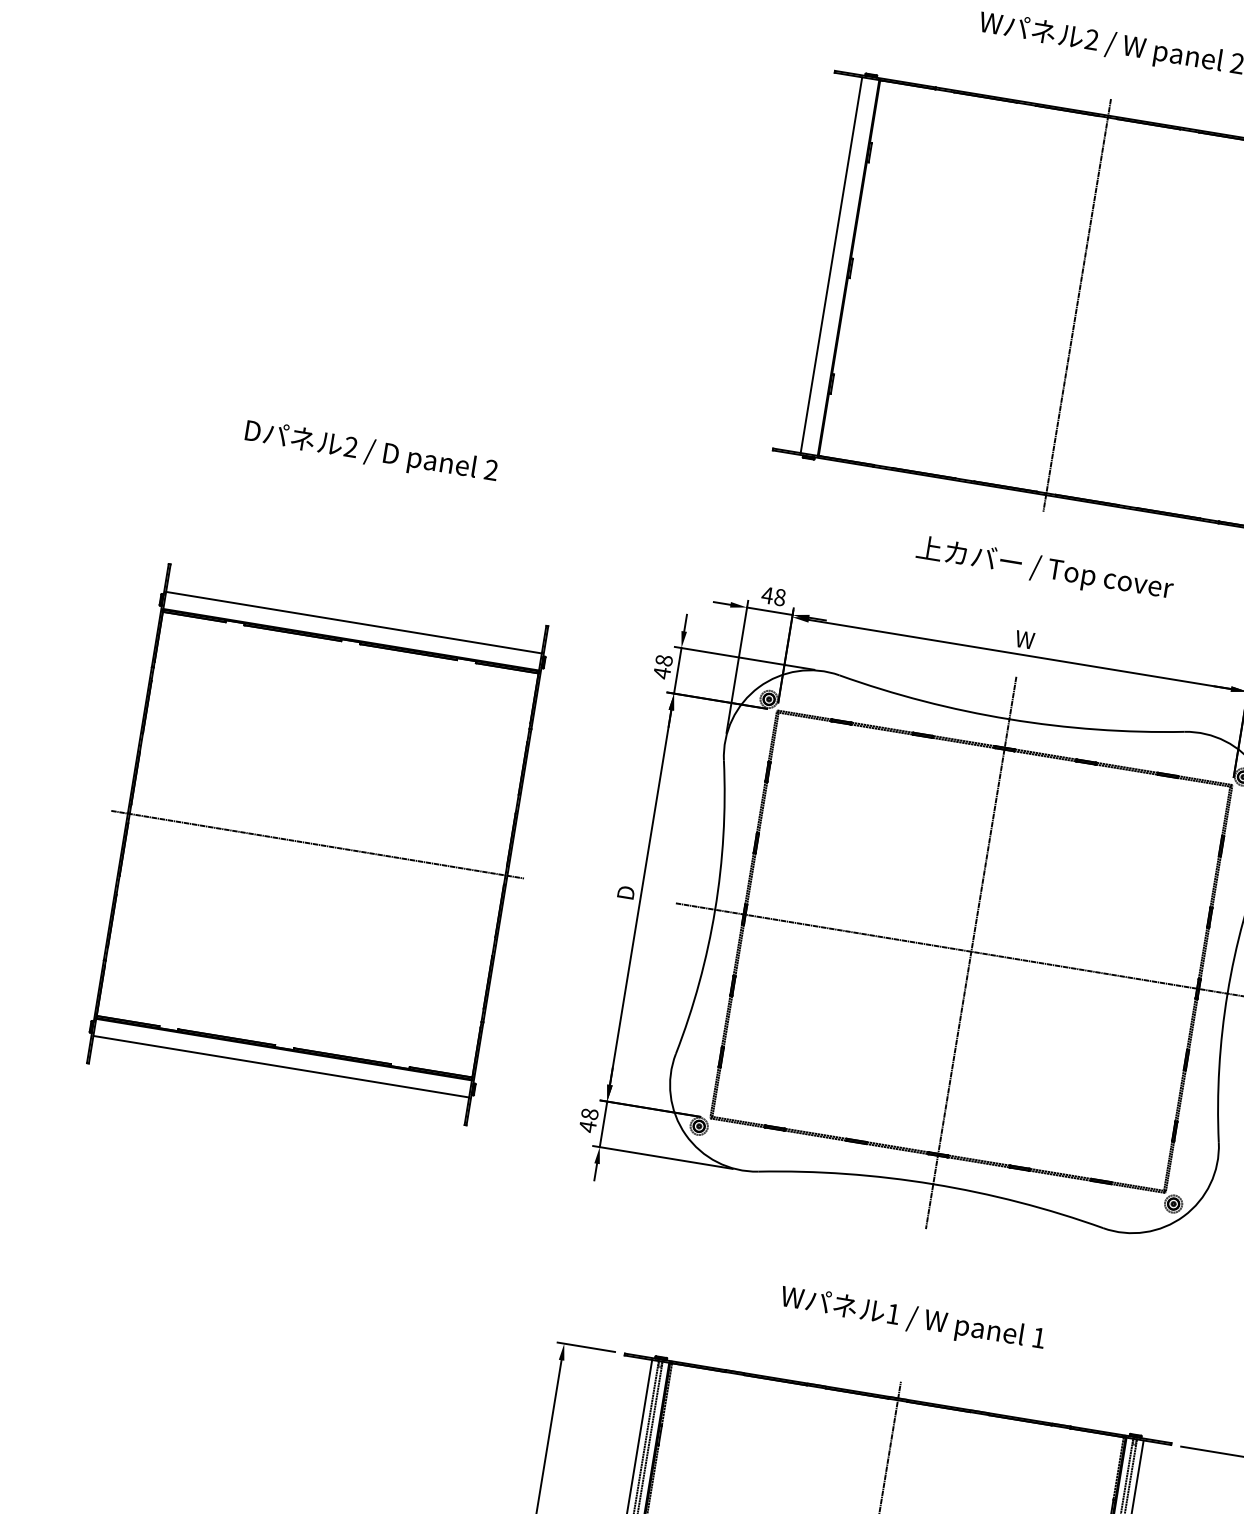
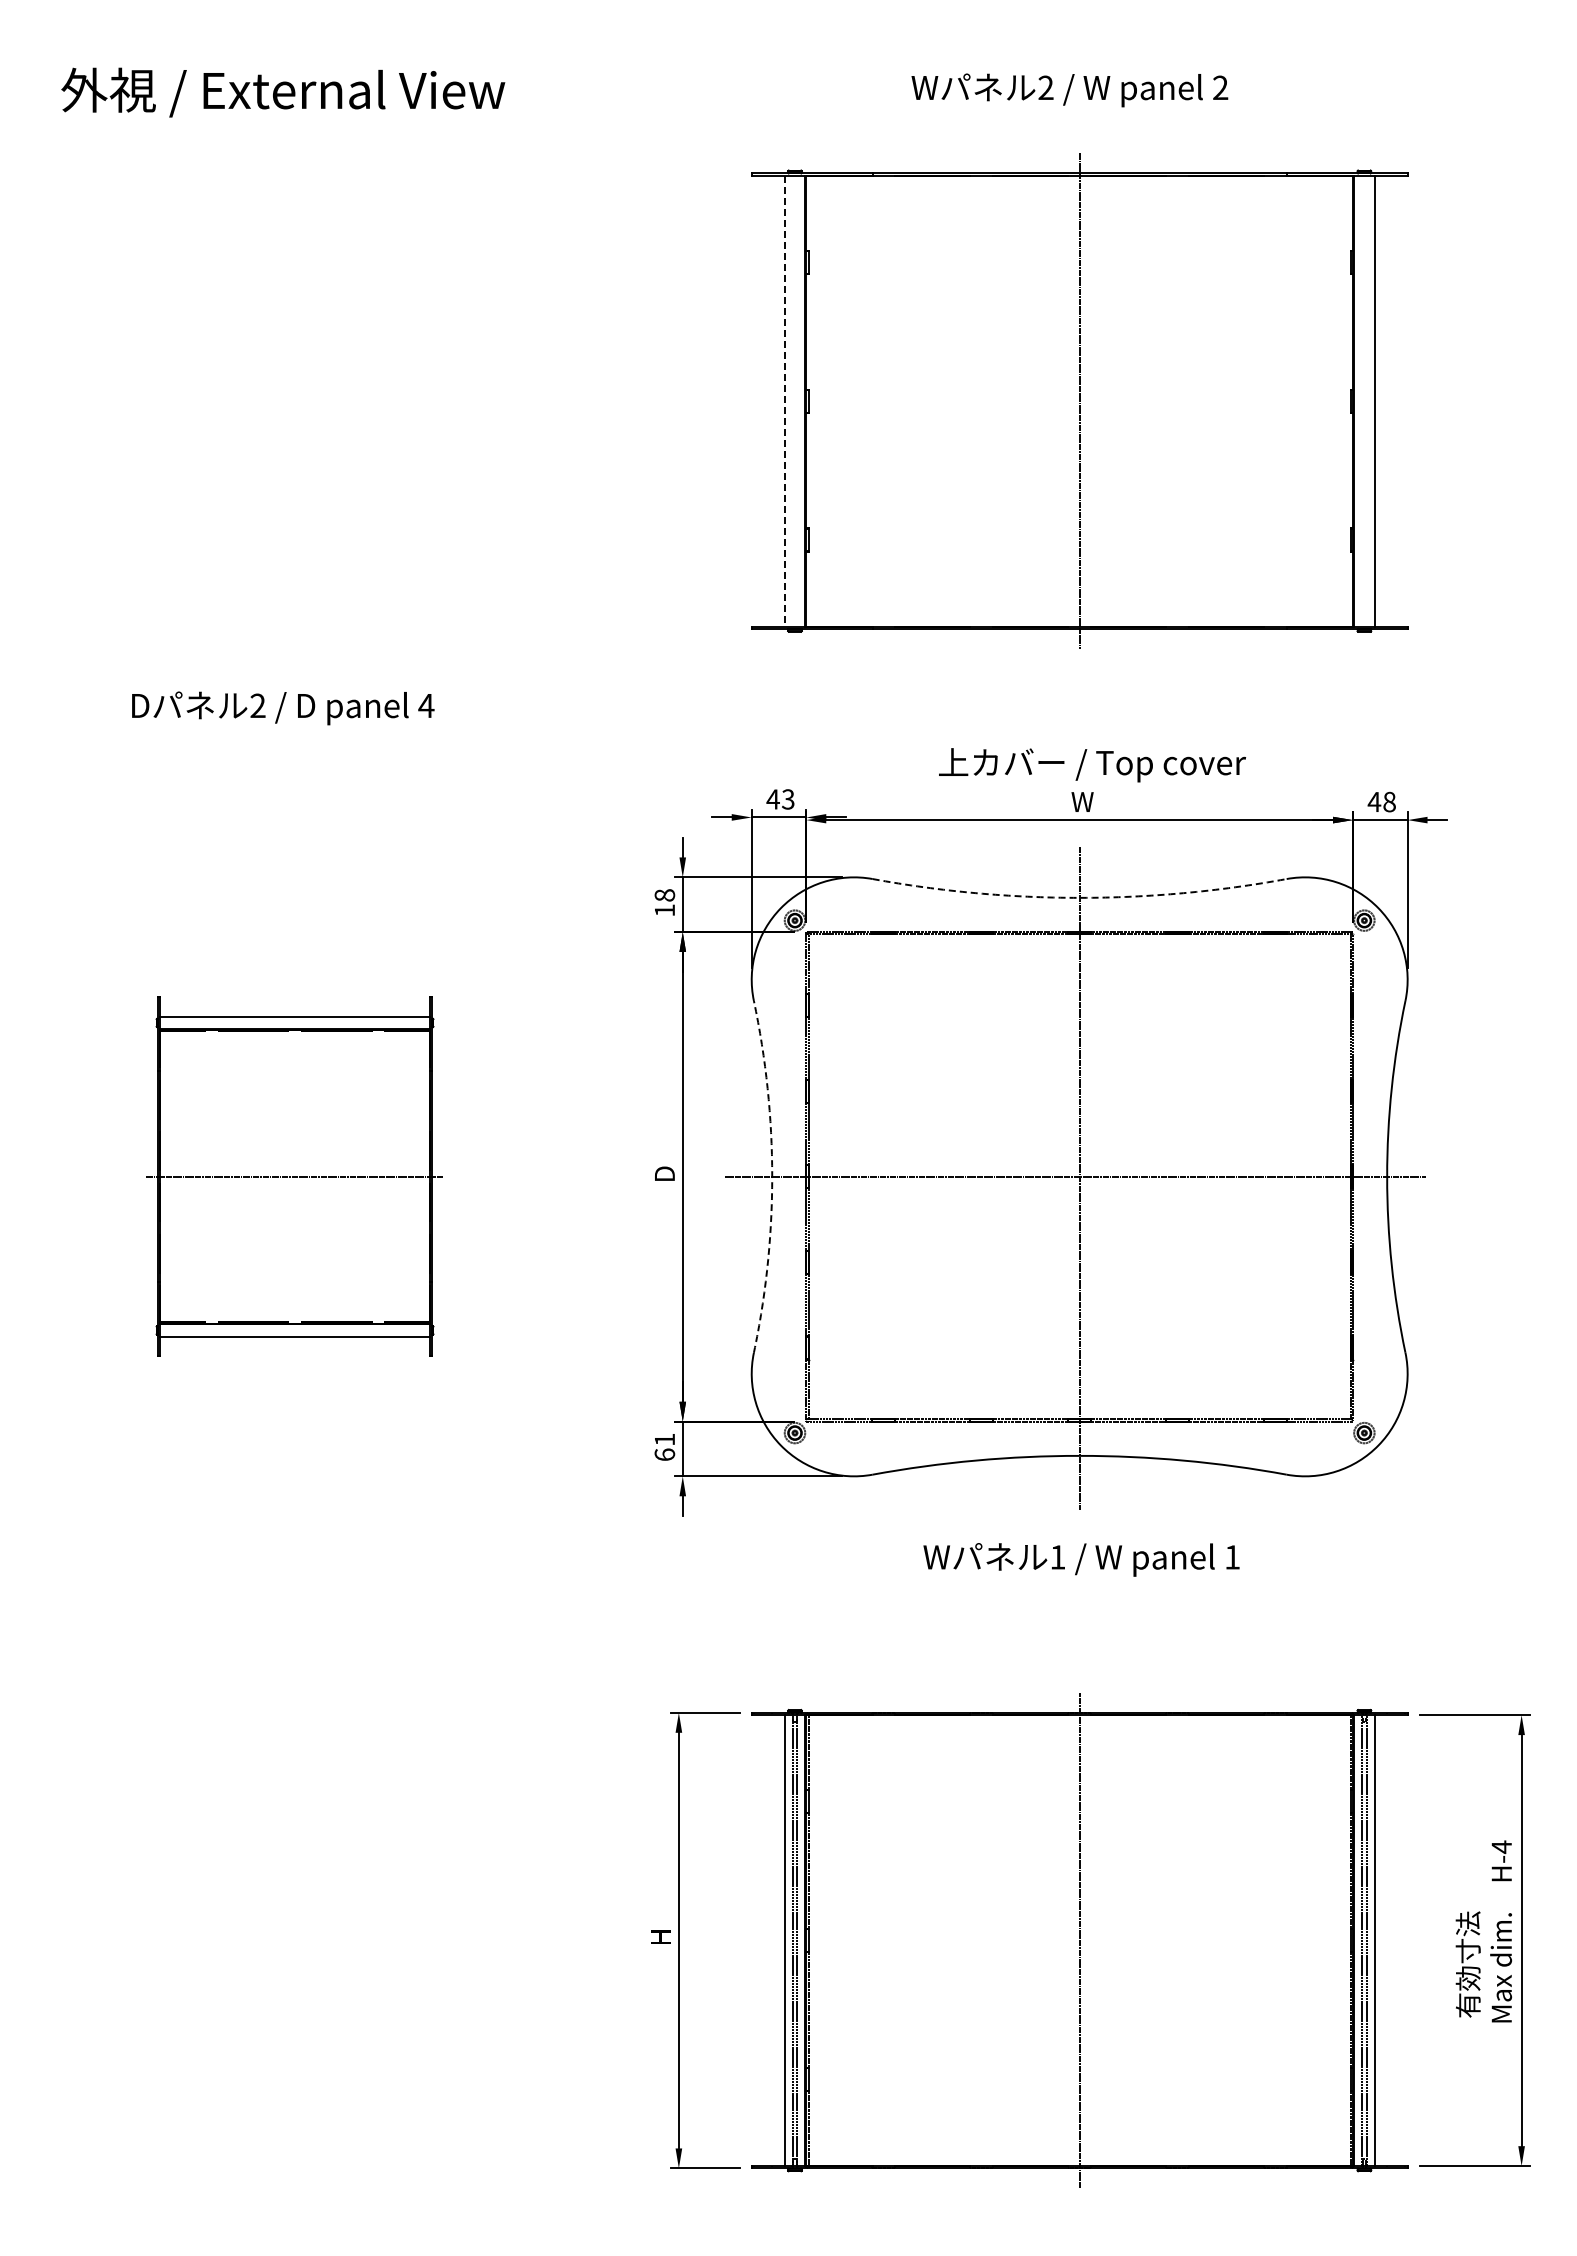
line: (831, 265) -> (784, 401), solid -> dashed
text: (491, 469) -> (426, 705), 2 -> 4
text: (1044, 569) -> (1092, 765), moved
text: (780, 597) -> (788, 799), 48 -> 43
text: (661, 673) -> (664, 910), 48 -> 18
arc: (1009, 718) -> (1079, 897), solid -> dashed
part: (317, 844) -> (294, 1176), size x0.6
arc: (715, 909) -> (772, 1176), solid -> dashed
text: (588, 1120) -> (664, 1447), 48 -> 61
text: (912, 1319) -> (1081, 1559), moved

